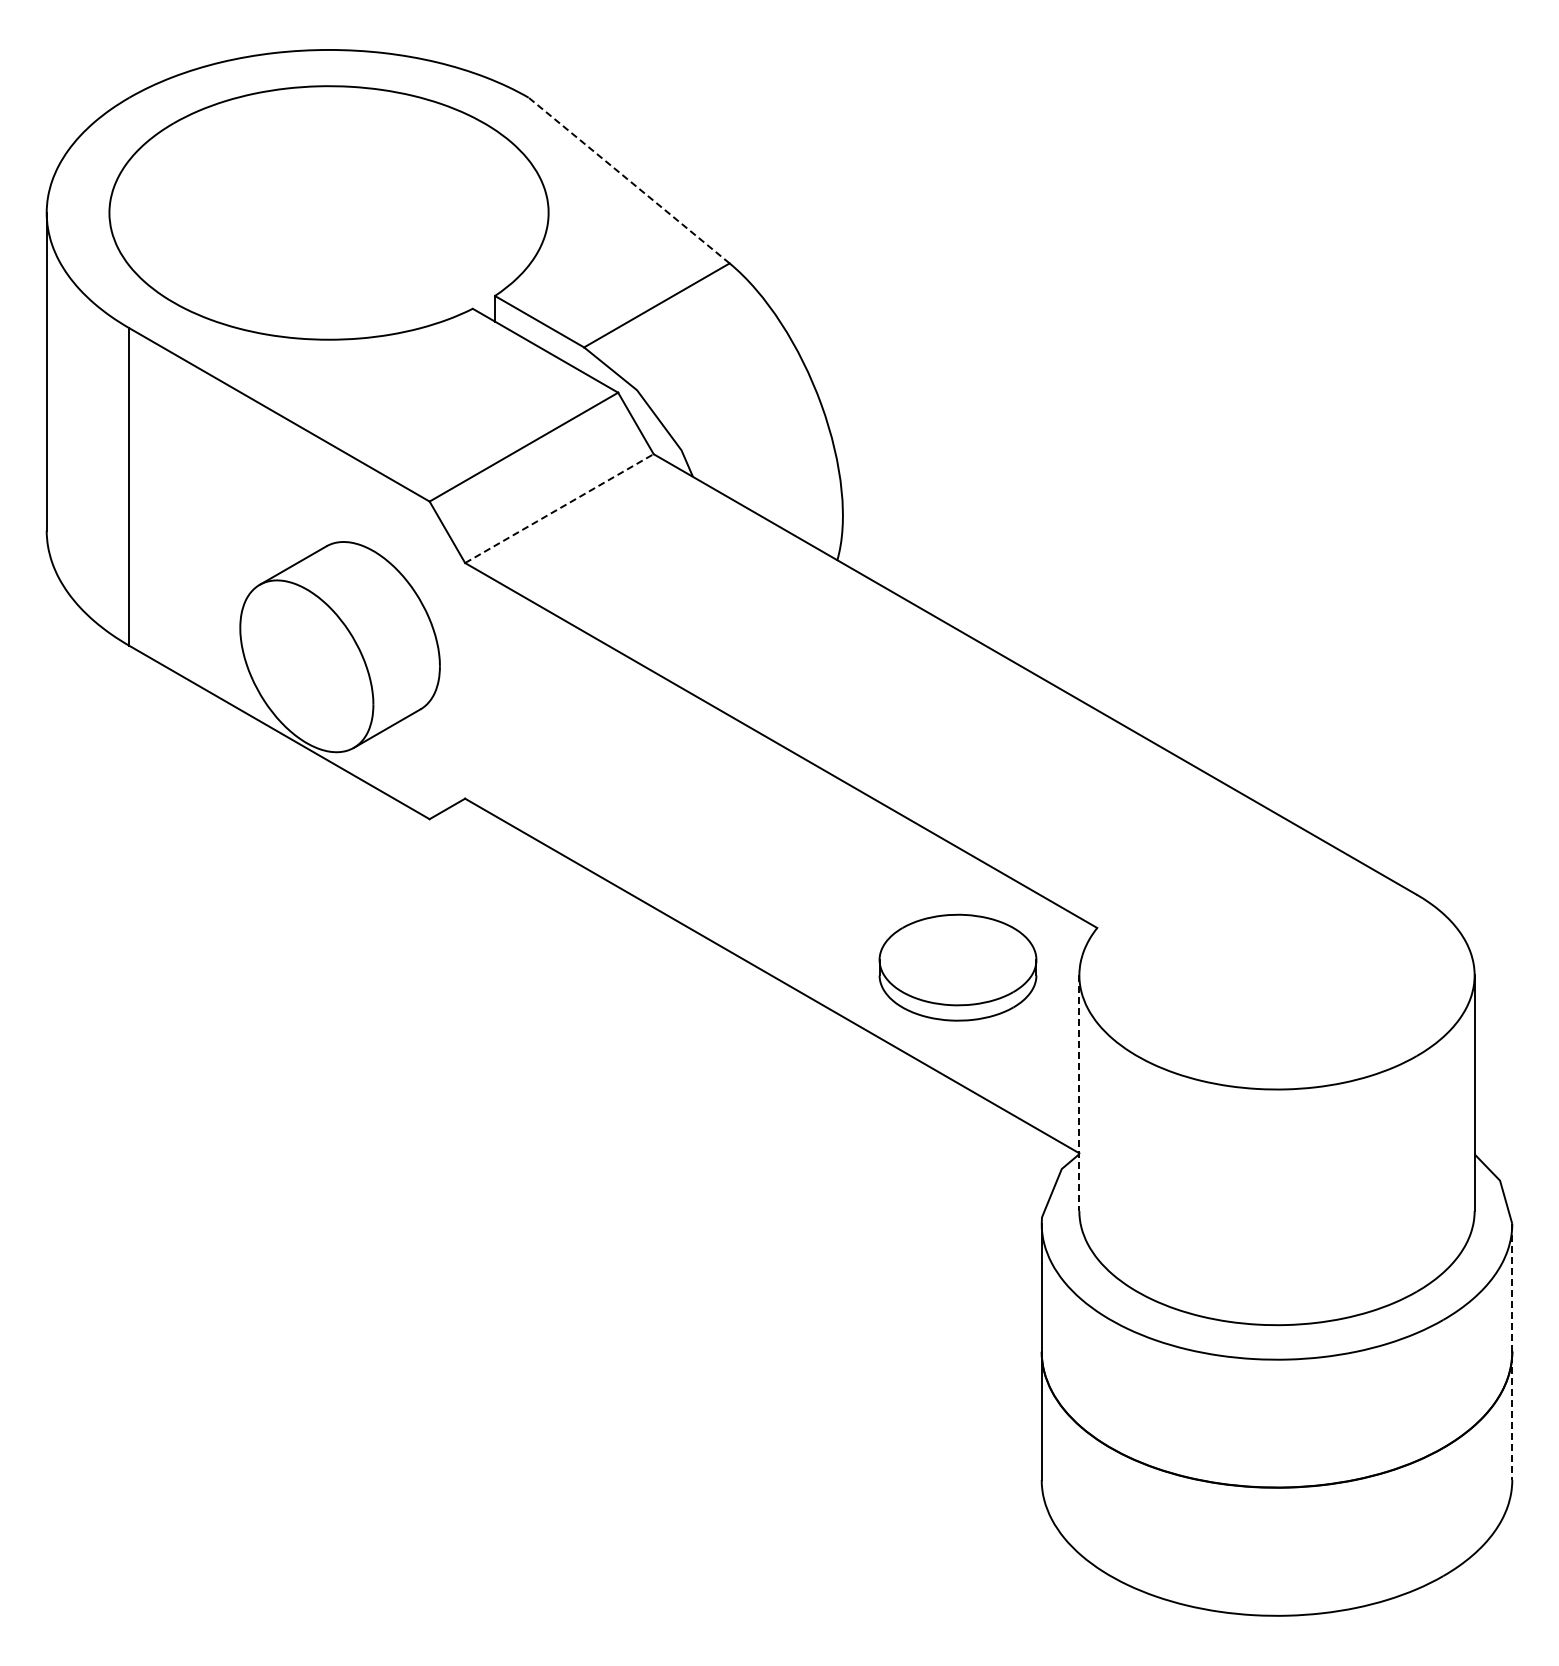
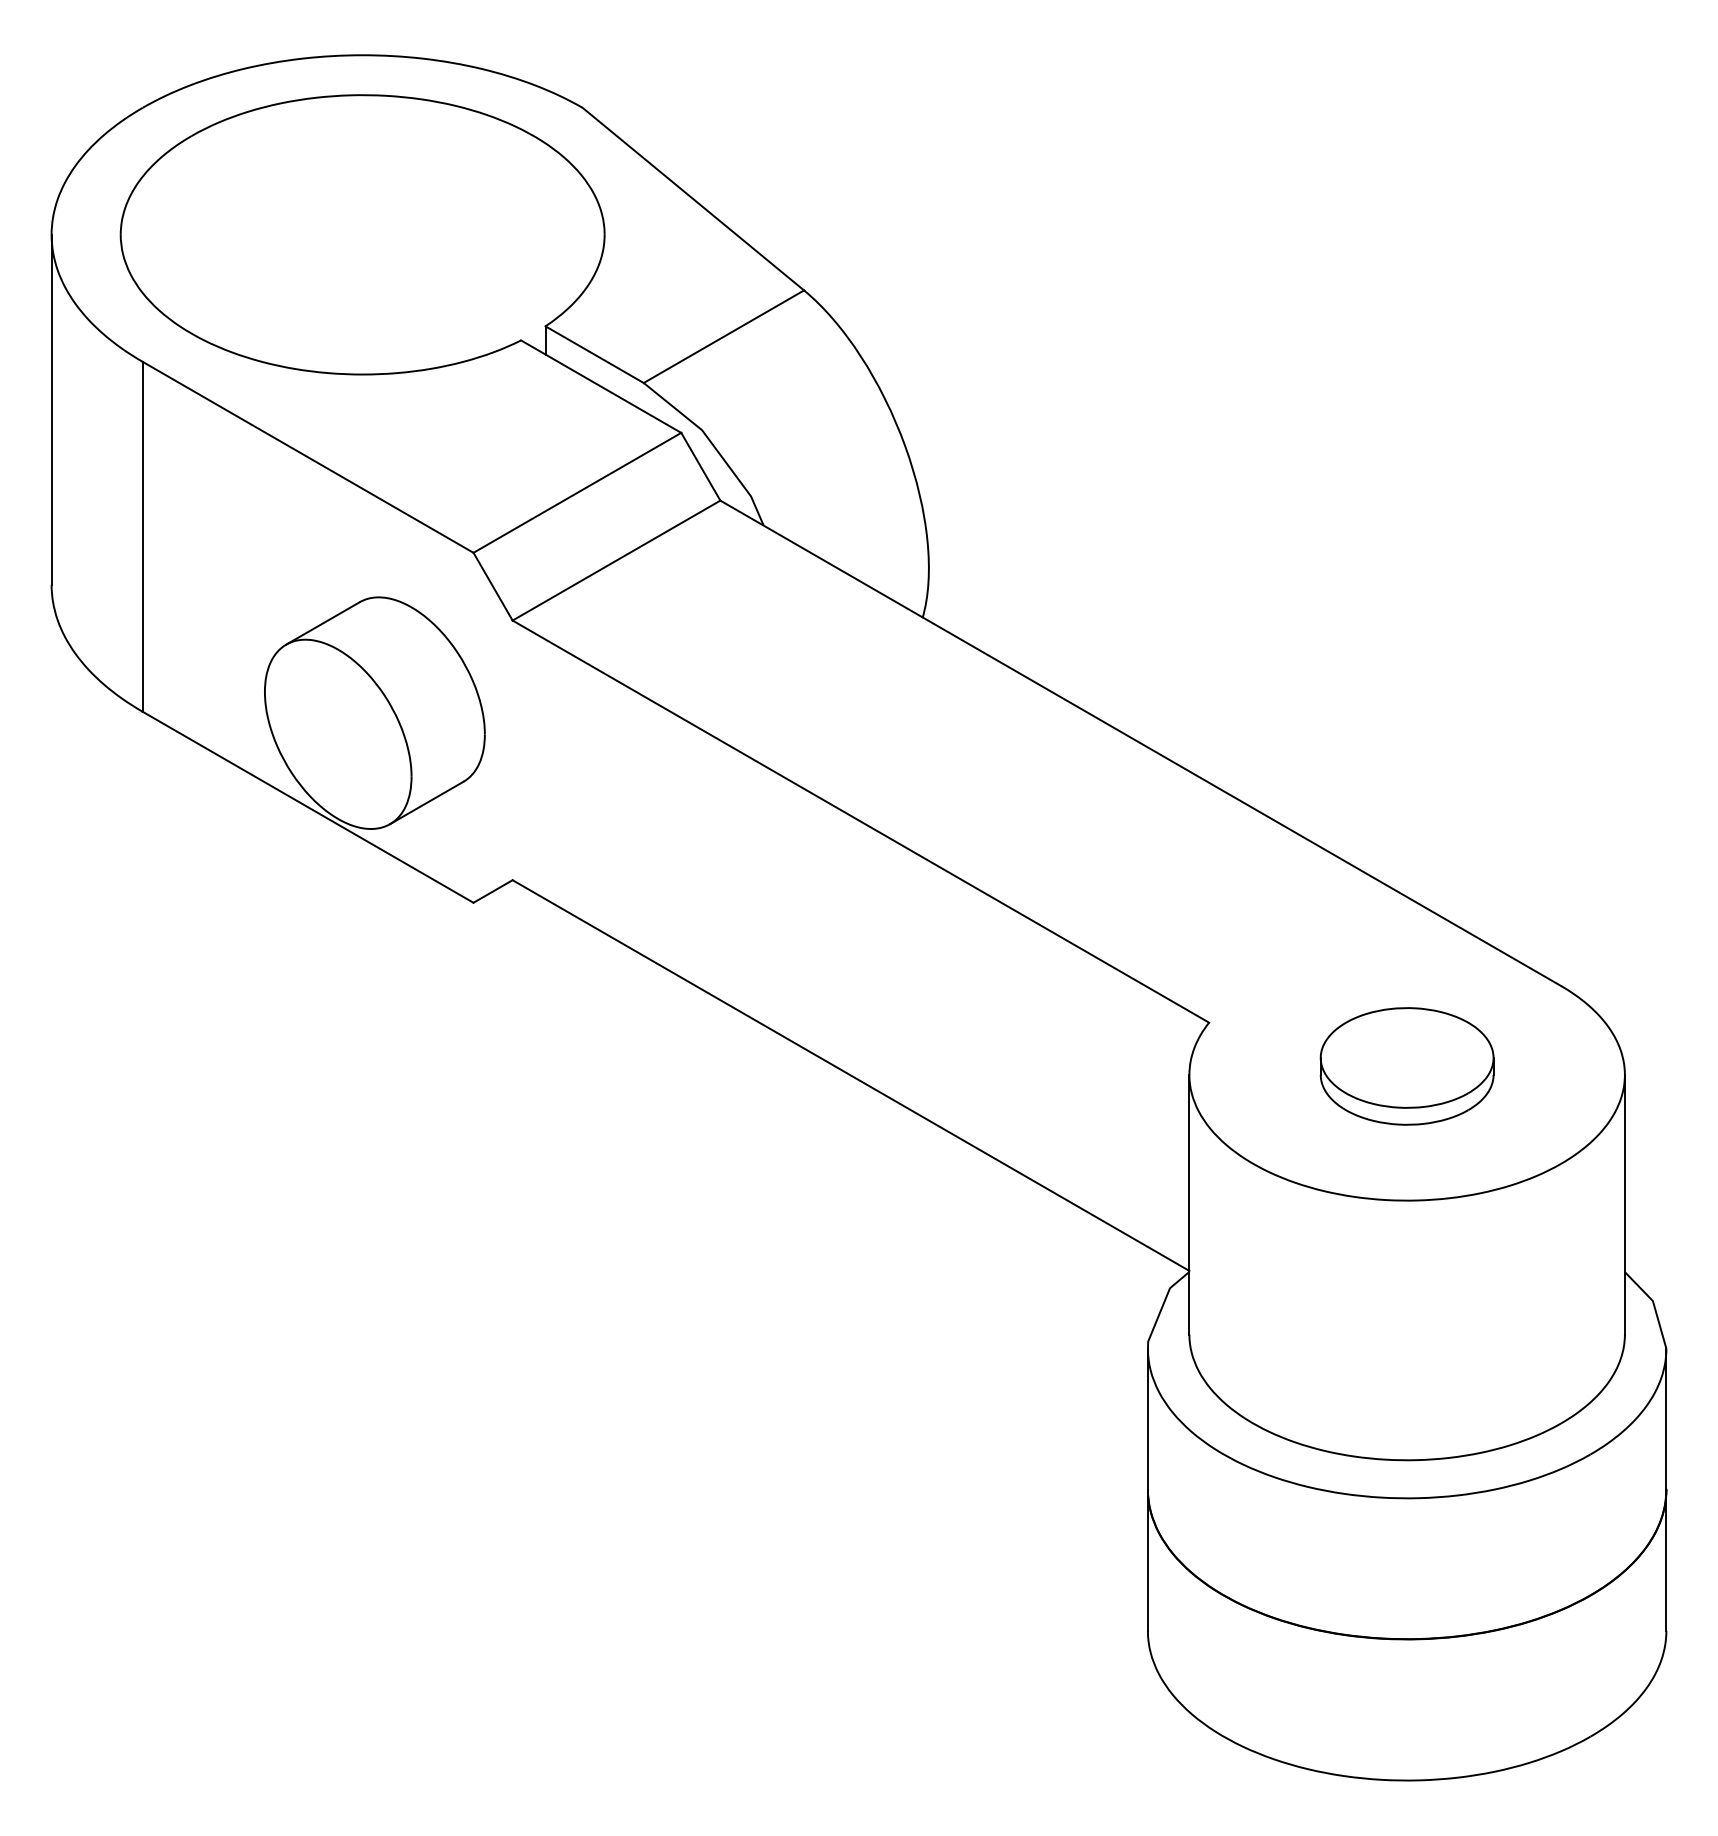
line: (628, 180) -> (692, 199), dashed -> solid
line: (559, 508) -> (616, 560), dashed -> solid
part: (957, 967) -> (1406, 1066), moved
line: (1079, 1093) -> (1189, 1205), dashed -> solid
line: (1512, 1352) -> (1666, 1490), dashed -> solid

